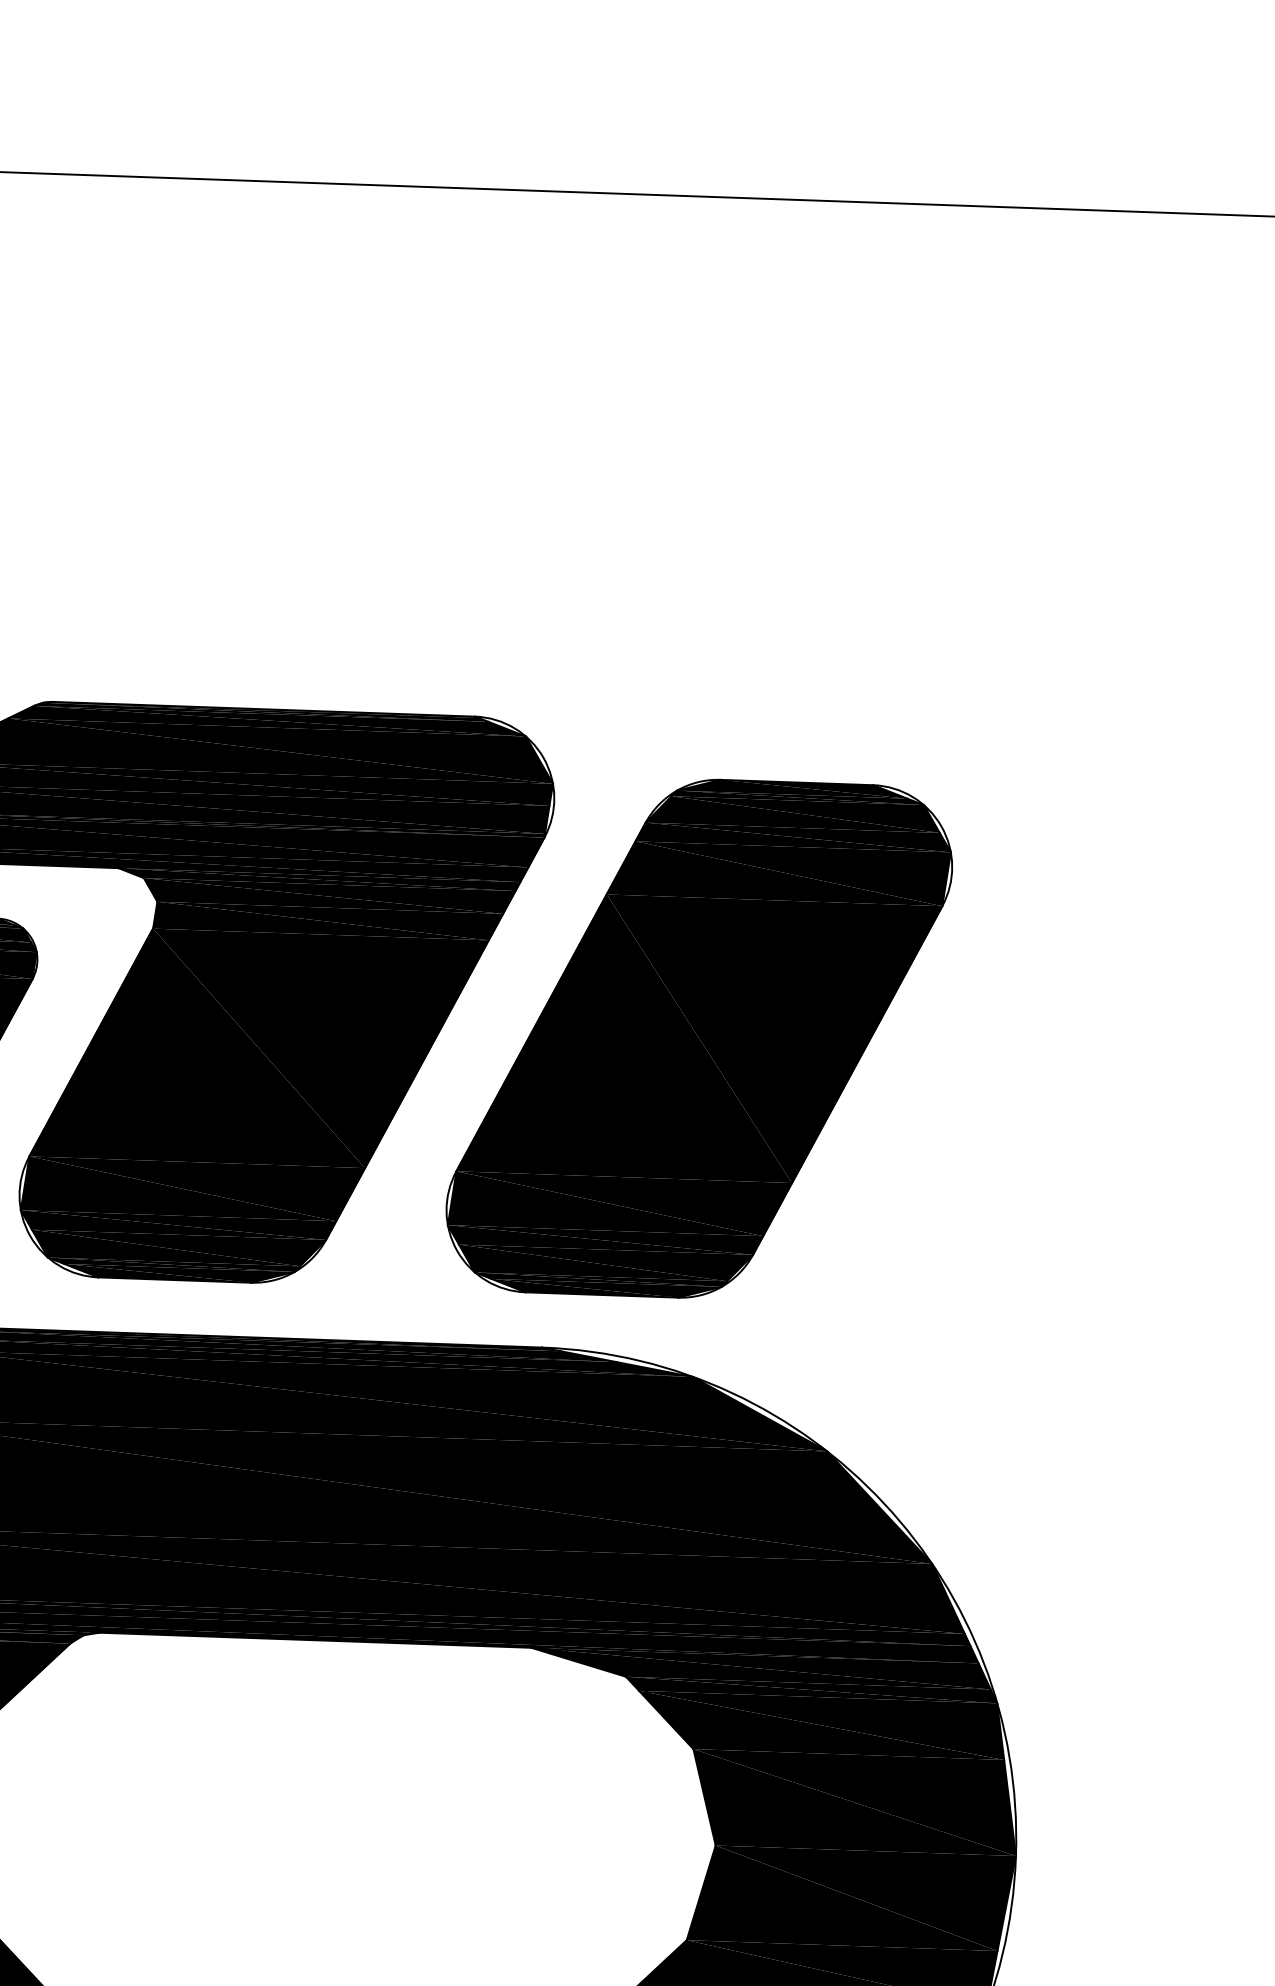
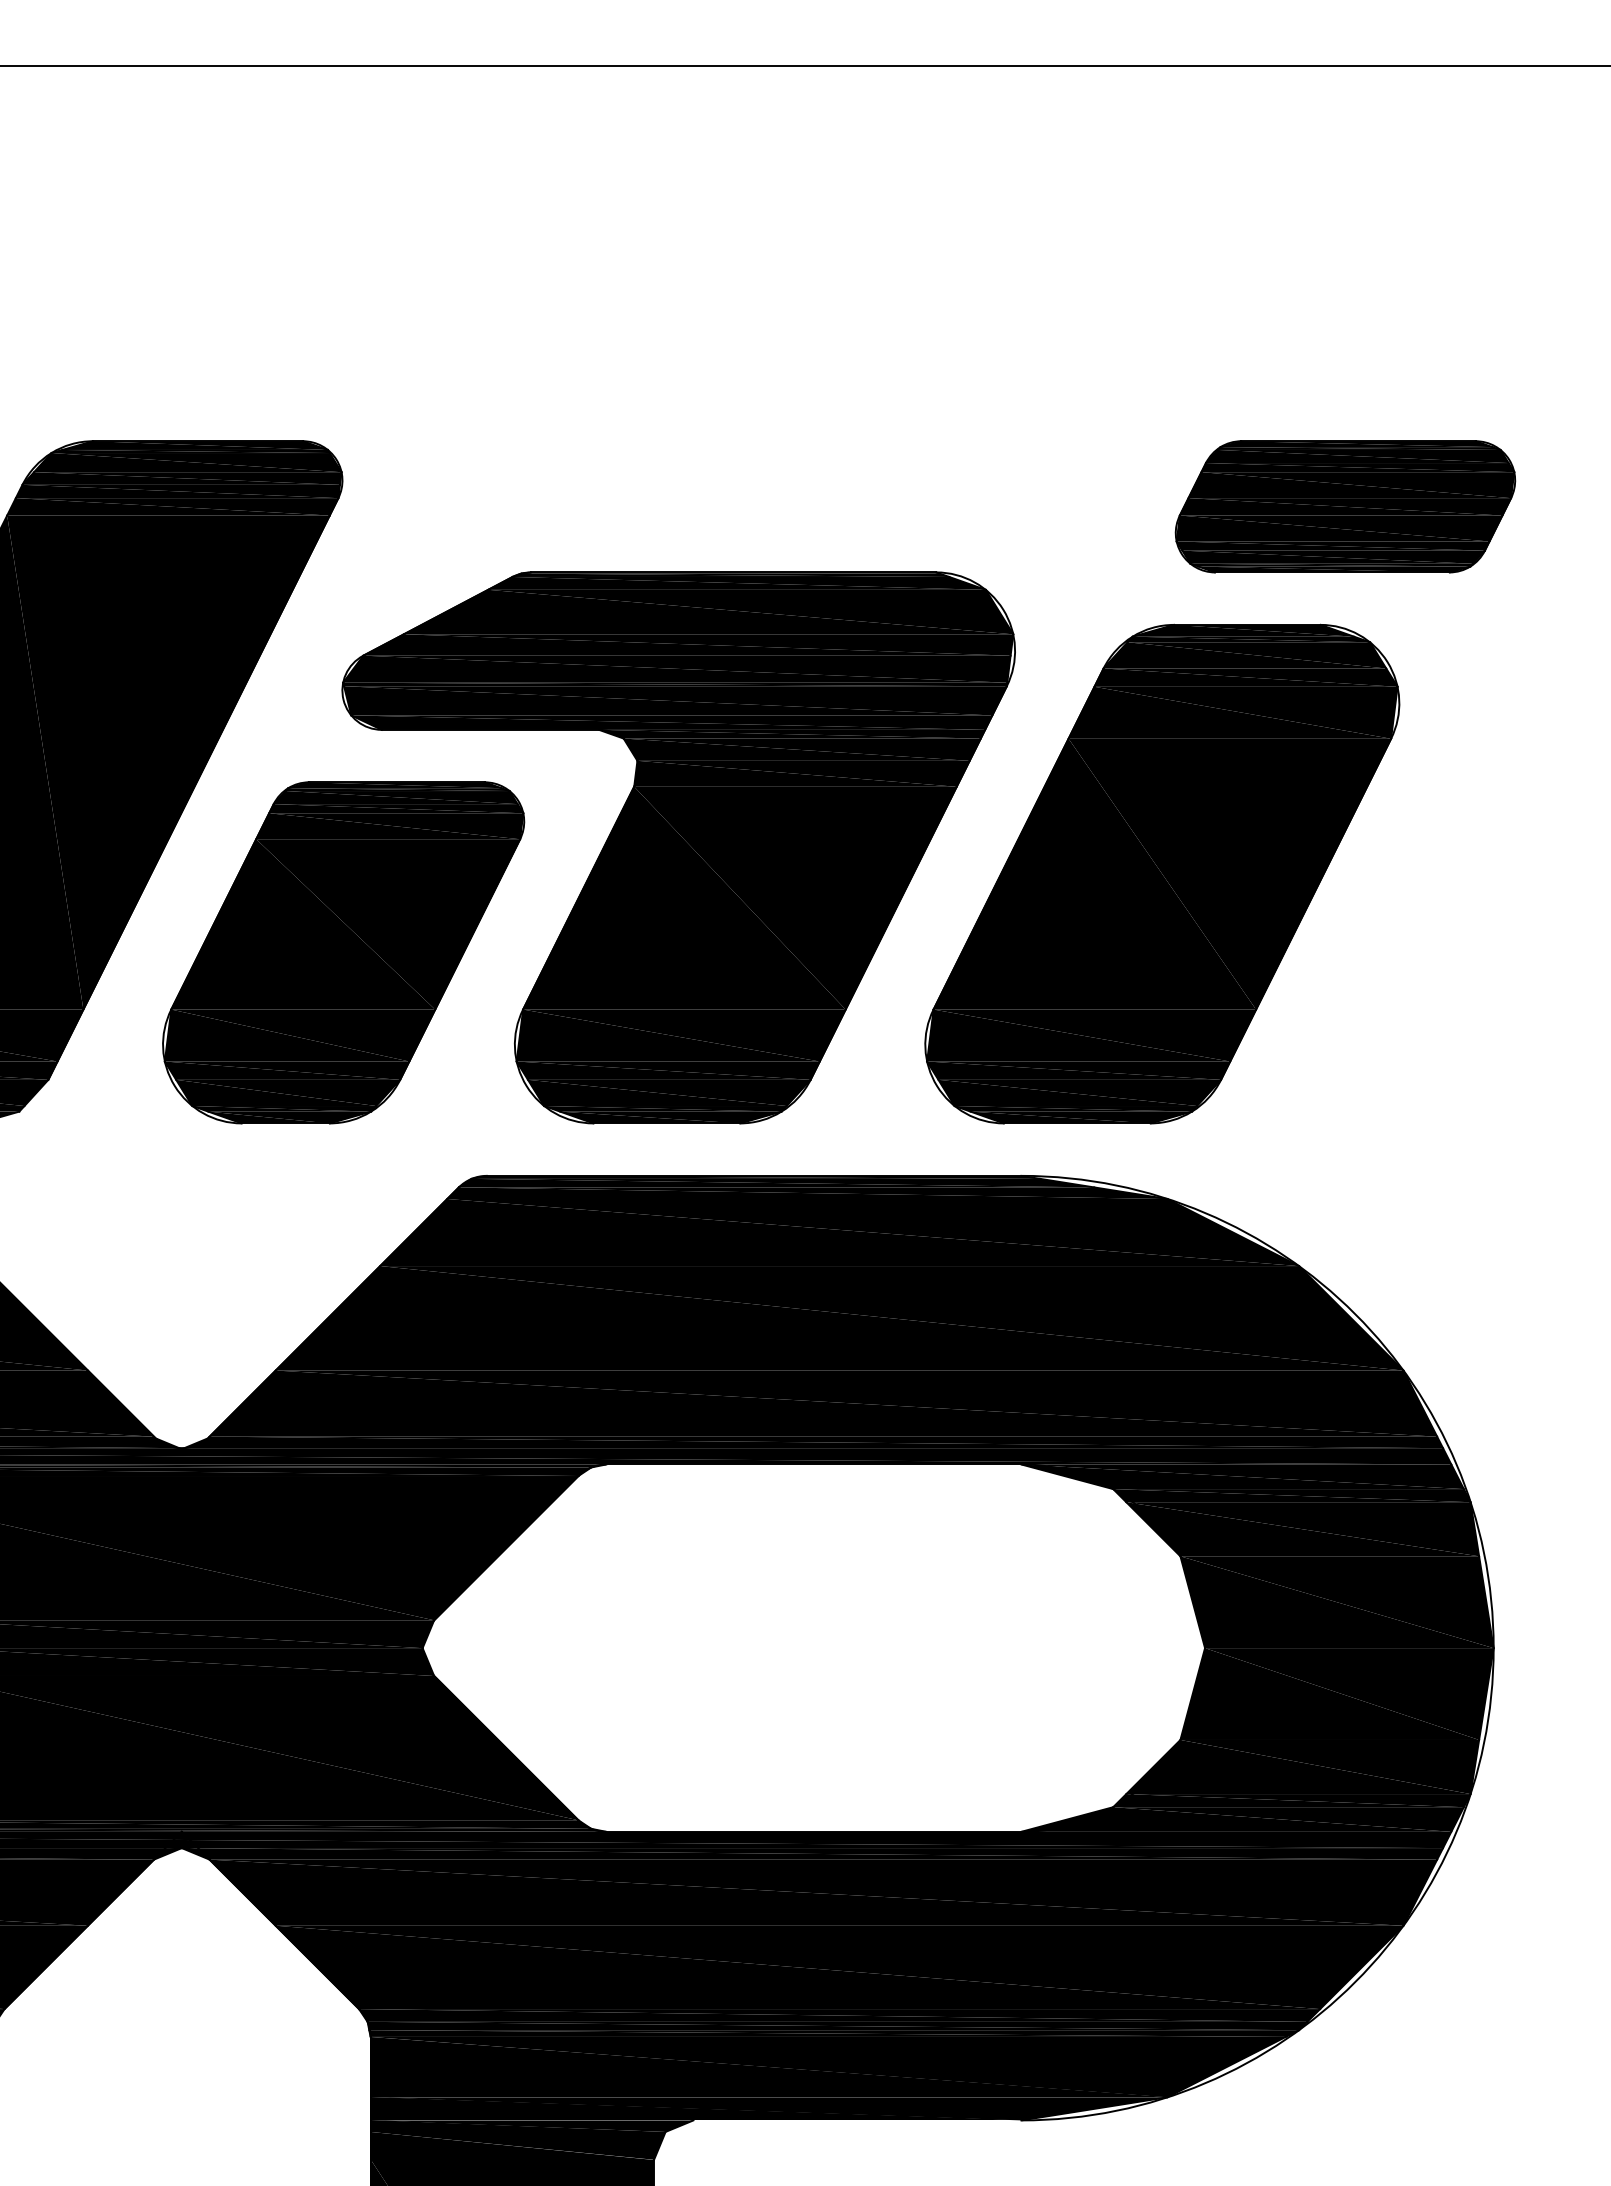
part: (903, 662) -> (1345, 506), added

